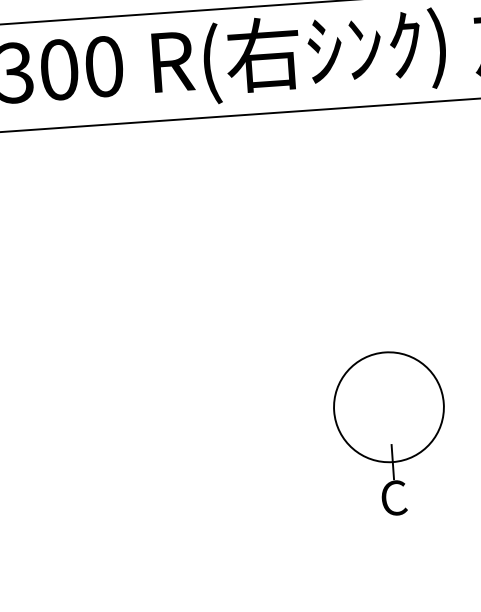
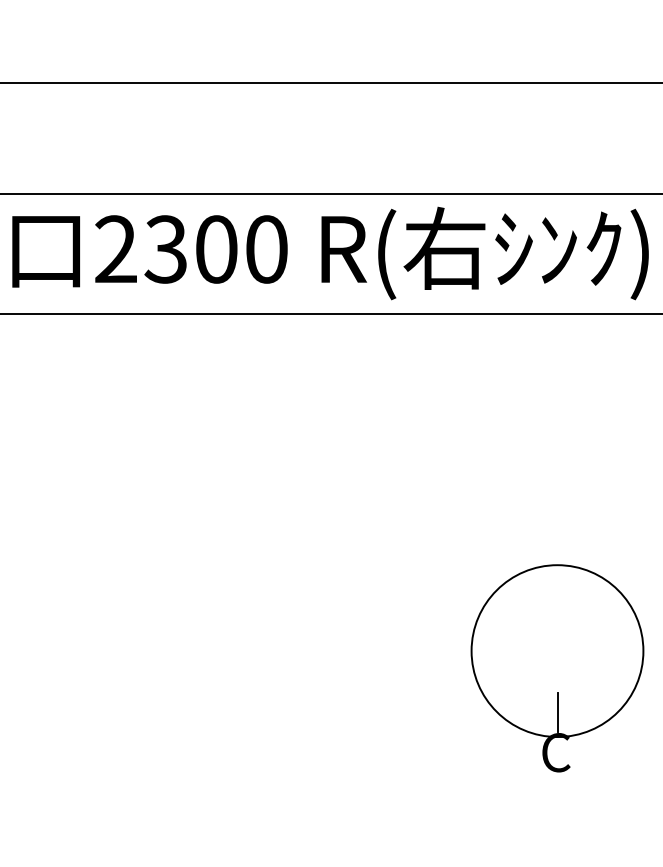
circle: (388, 406) -> (557, 650), size x1.4

